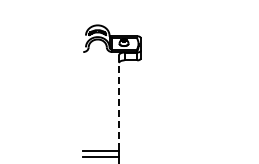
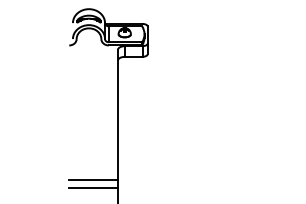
line: (119, 103) -> (118, 115), dashed -> solid

